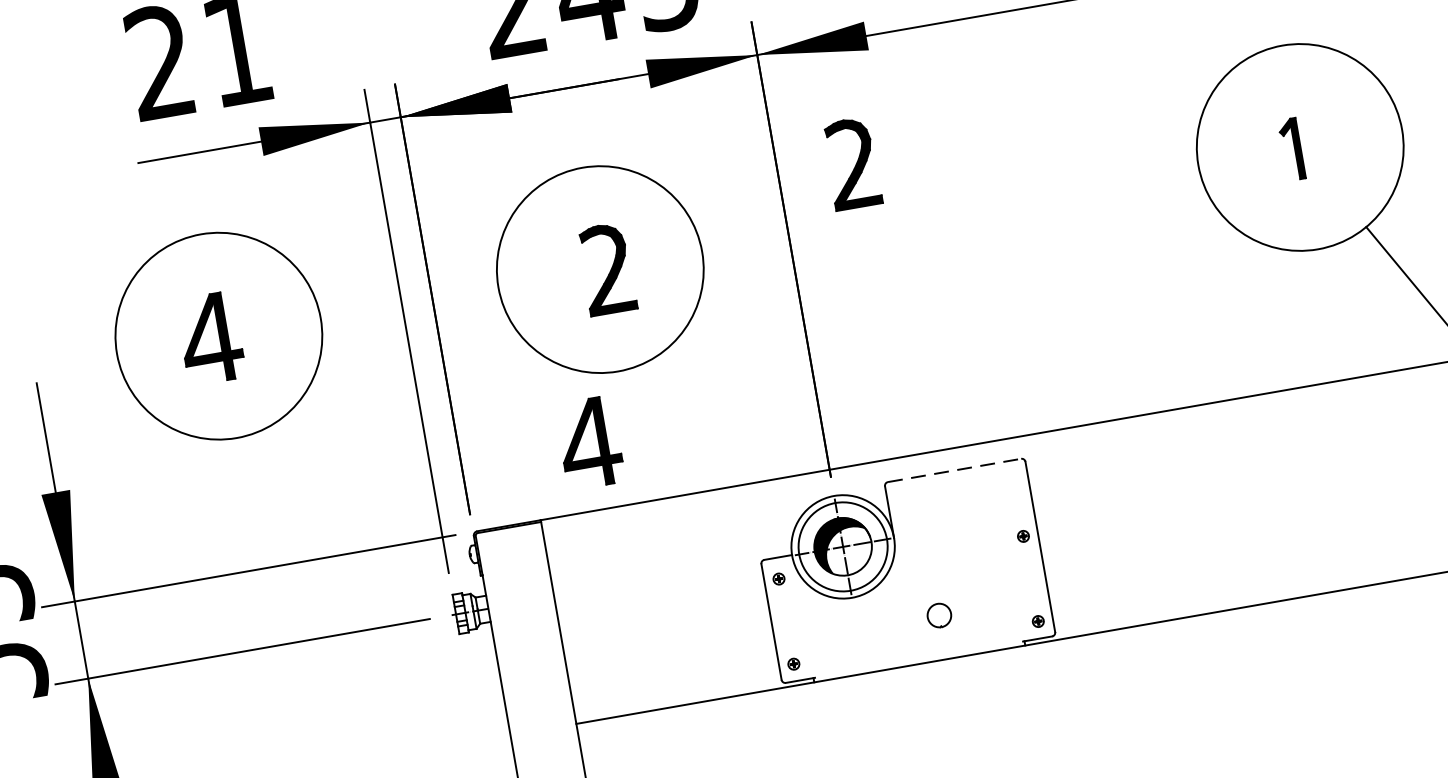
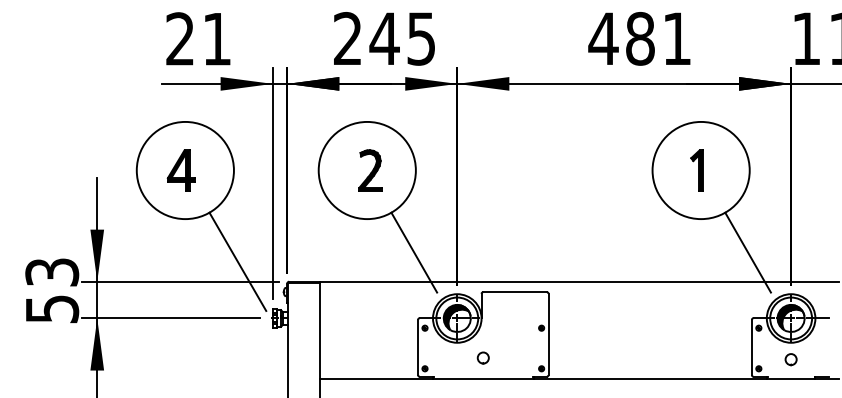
part: (1290, 149) -> (696, 170), size x1.43
part: (852, 162) -> (492, 141), removed
line: (729, 424) -> (414, 252), added
part: (587, 442) -> (347, 249), removed
line: (955, 471) -> (515, 292), dashed -> solid
line: (361, 507) -> (237, 261), added
part: (937, 614) -> (482, 357), moved

